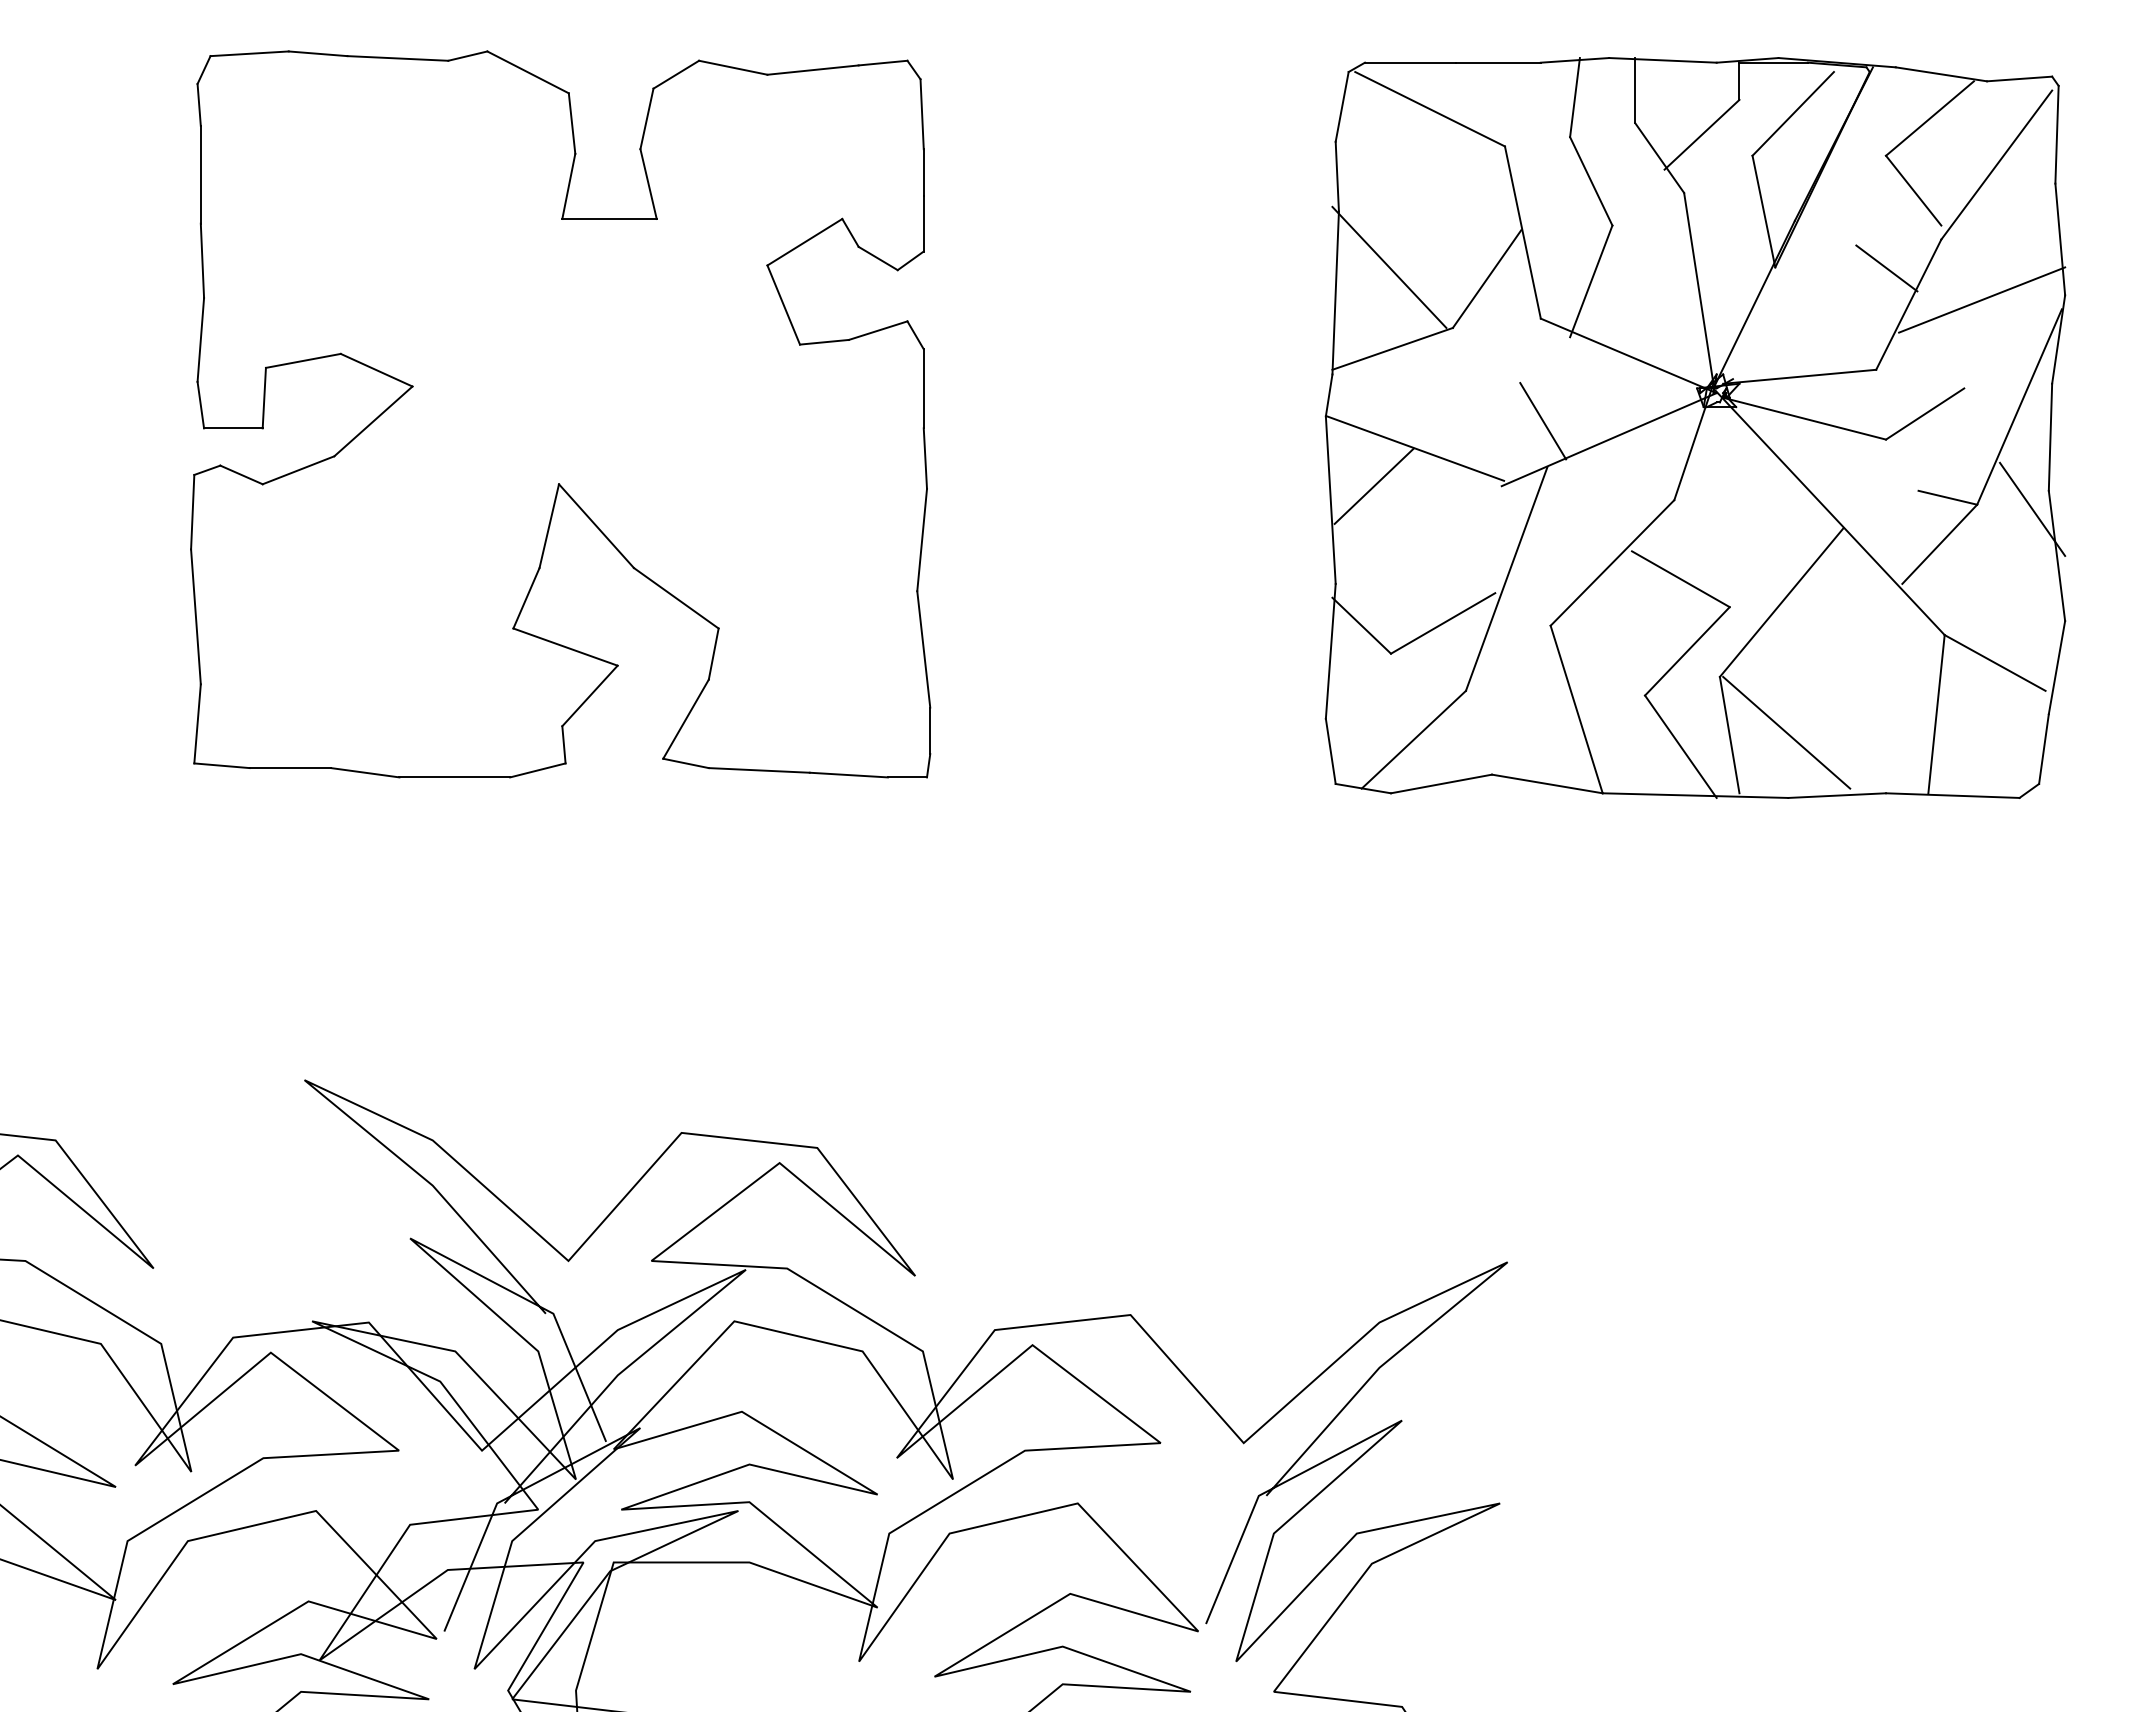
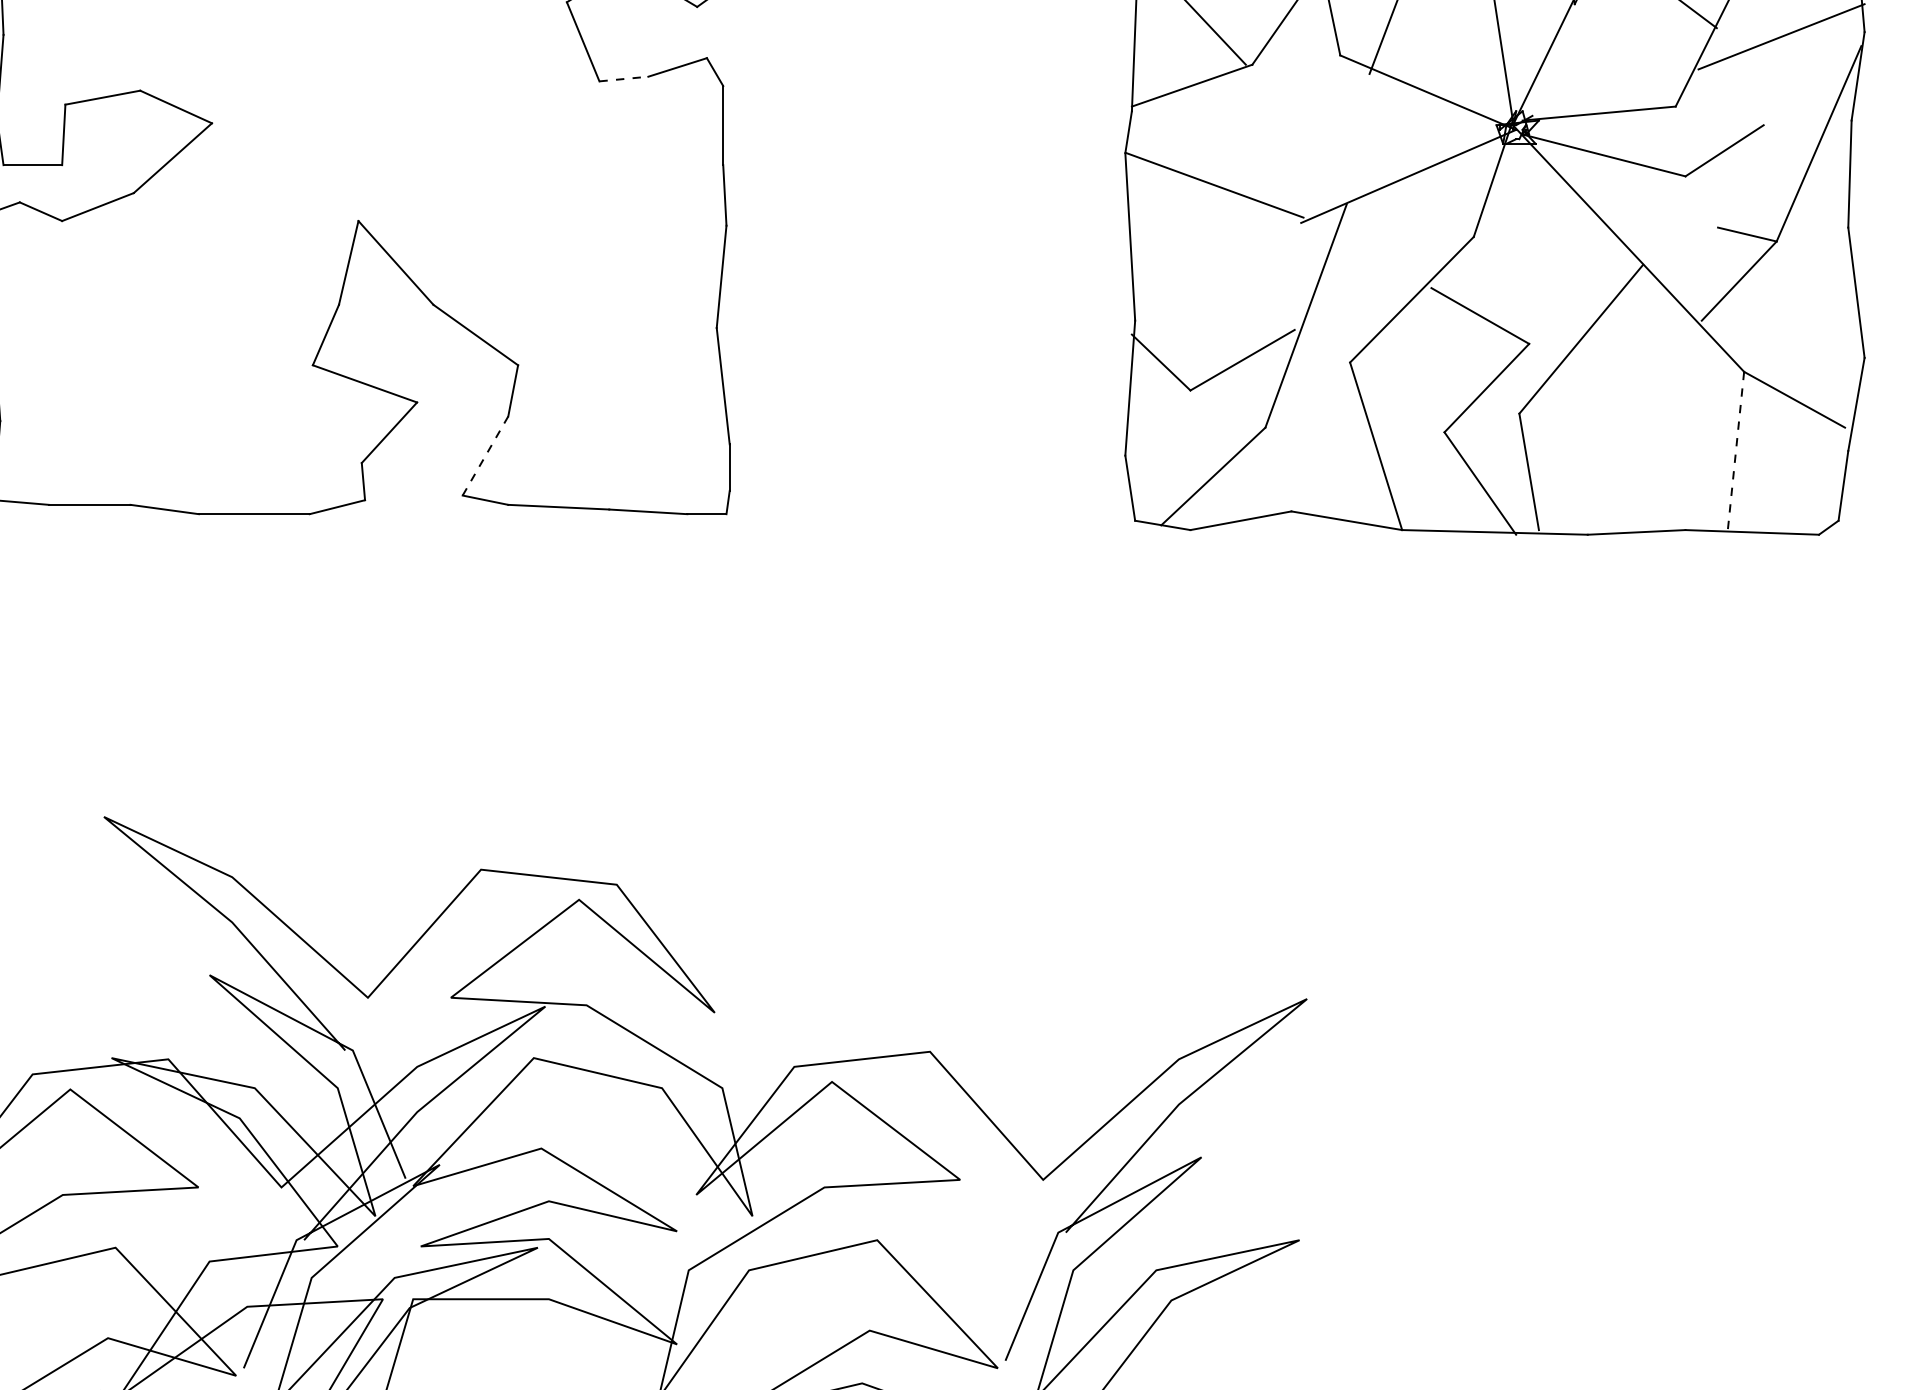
line: (824, 342) -> (623, 79), solid -> dashed
line: (1543, 421) -> (1342, 158), removed
line: (1373, 485) -> (1172, 222), removed
line: (2032, 508) -> (1831, 245), removed
line: (1936, 714) -> (1735, 451), solid -> dashed
line: (686, 719) -> (485, 456), solid -> dashed
line: (1786, 732) -> (1585, 469), removed

